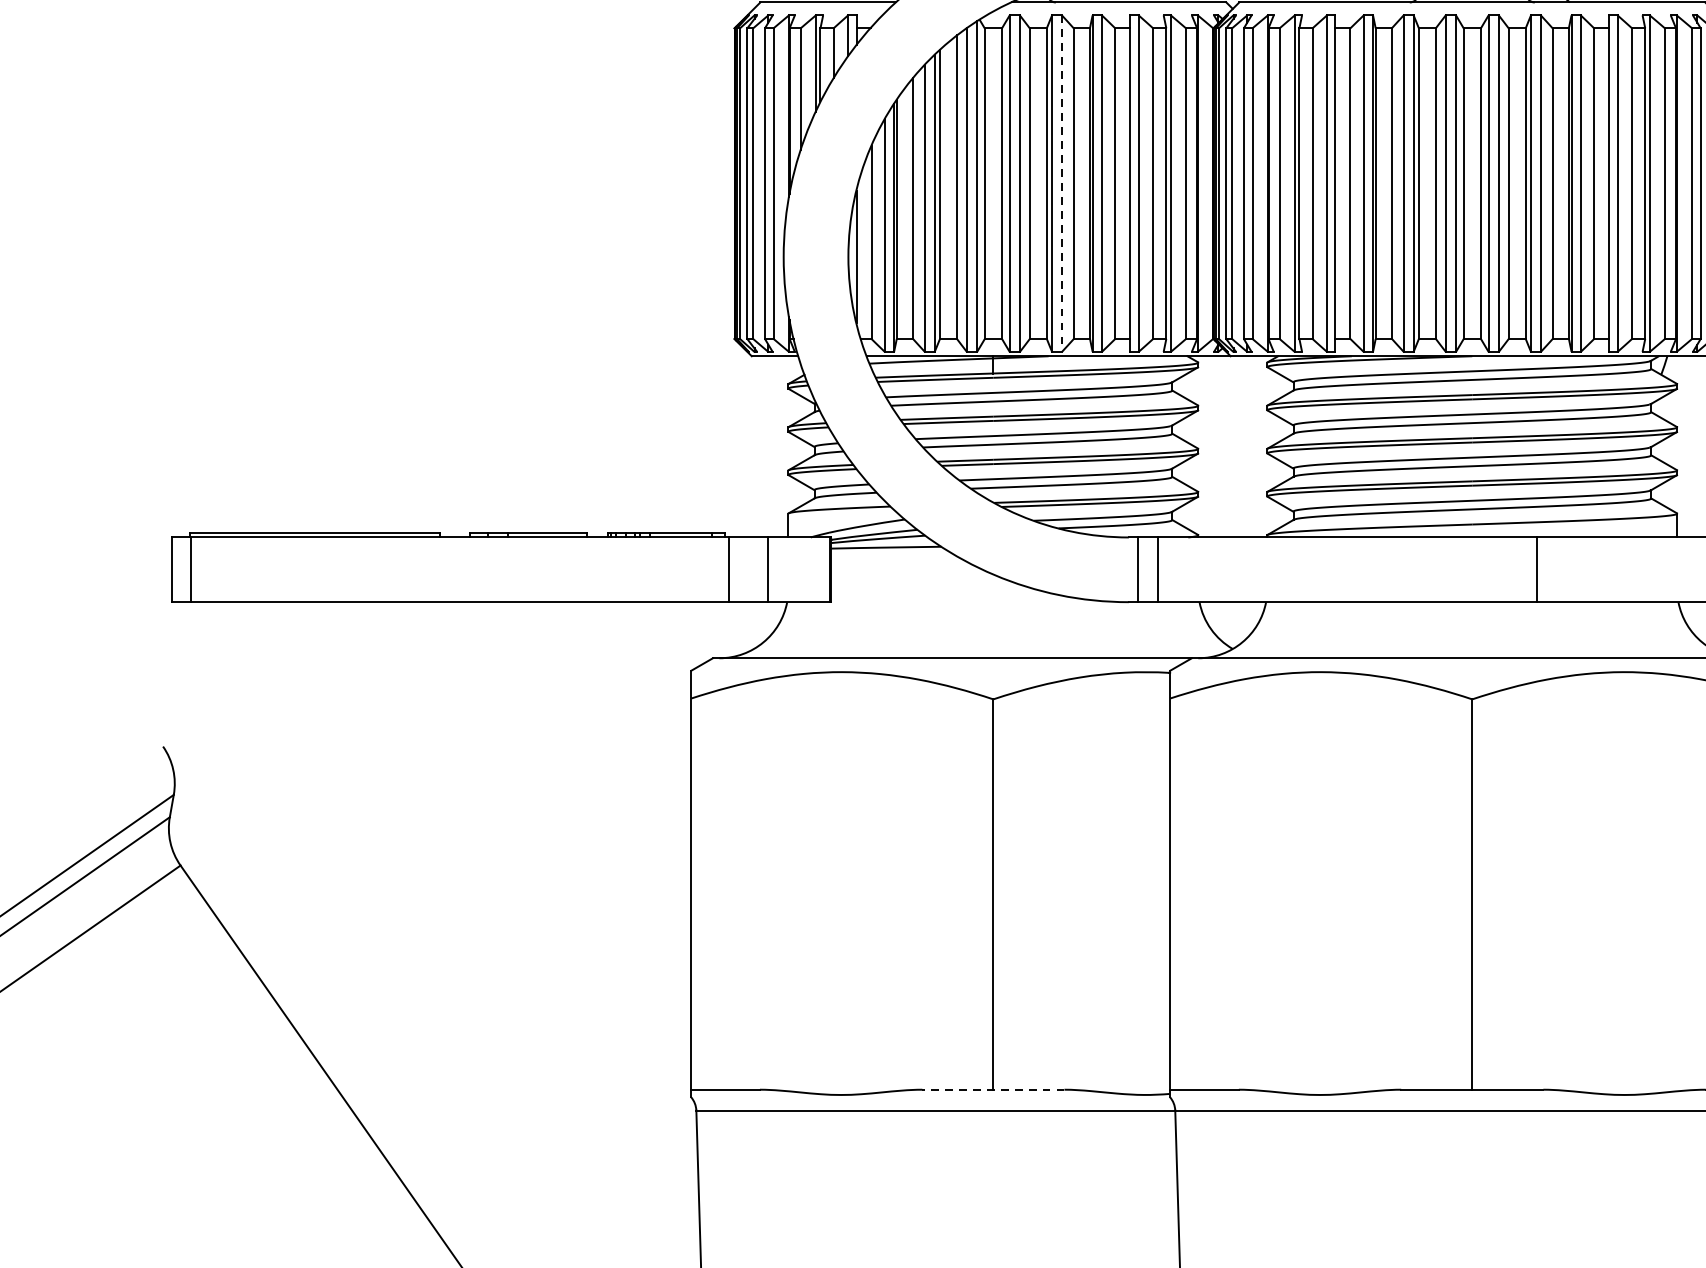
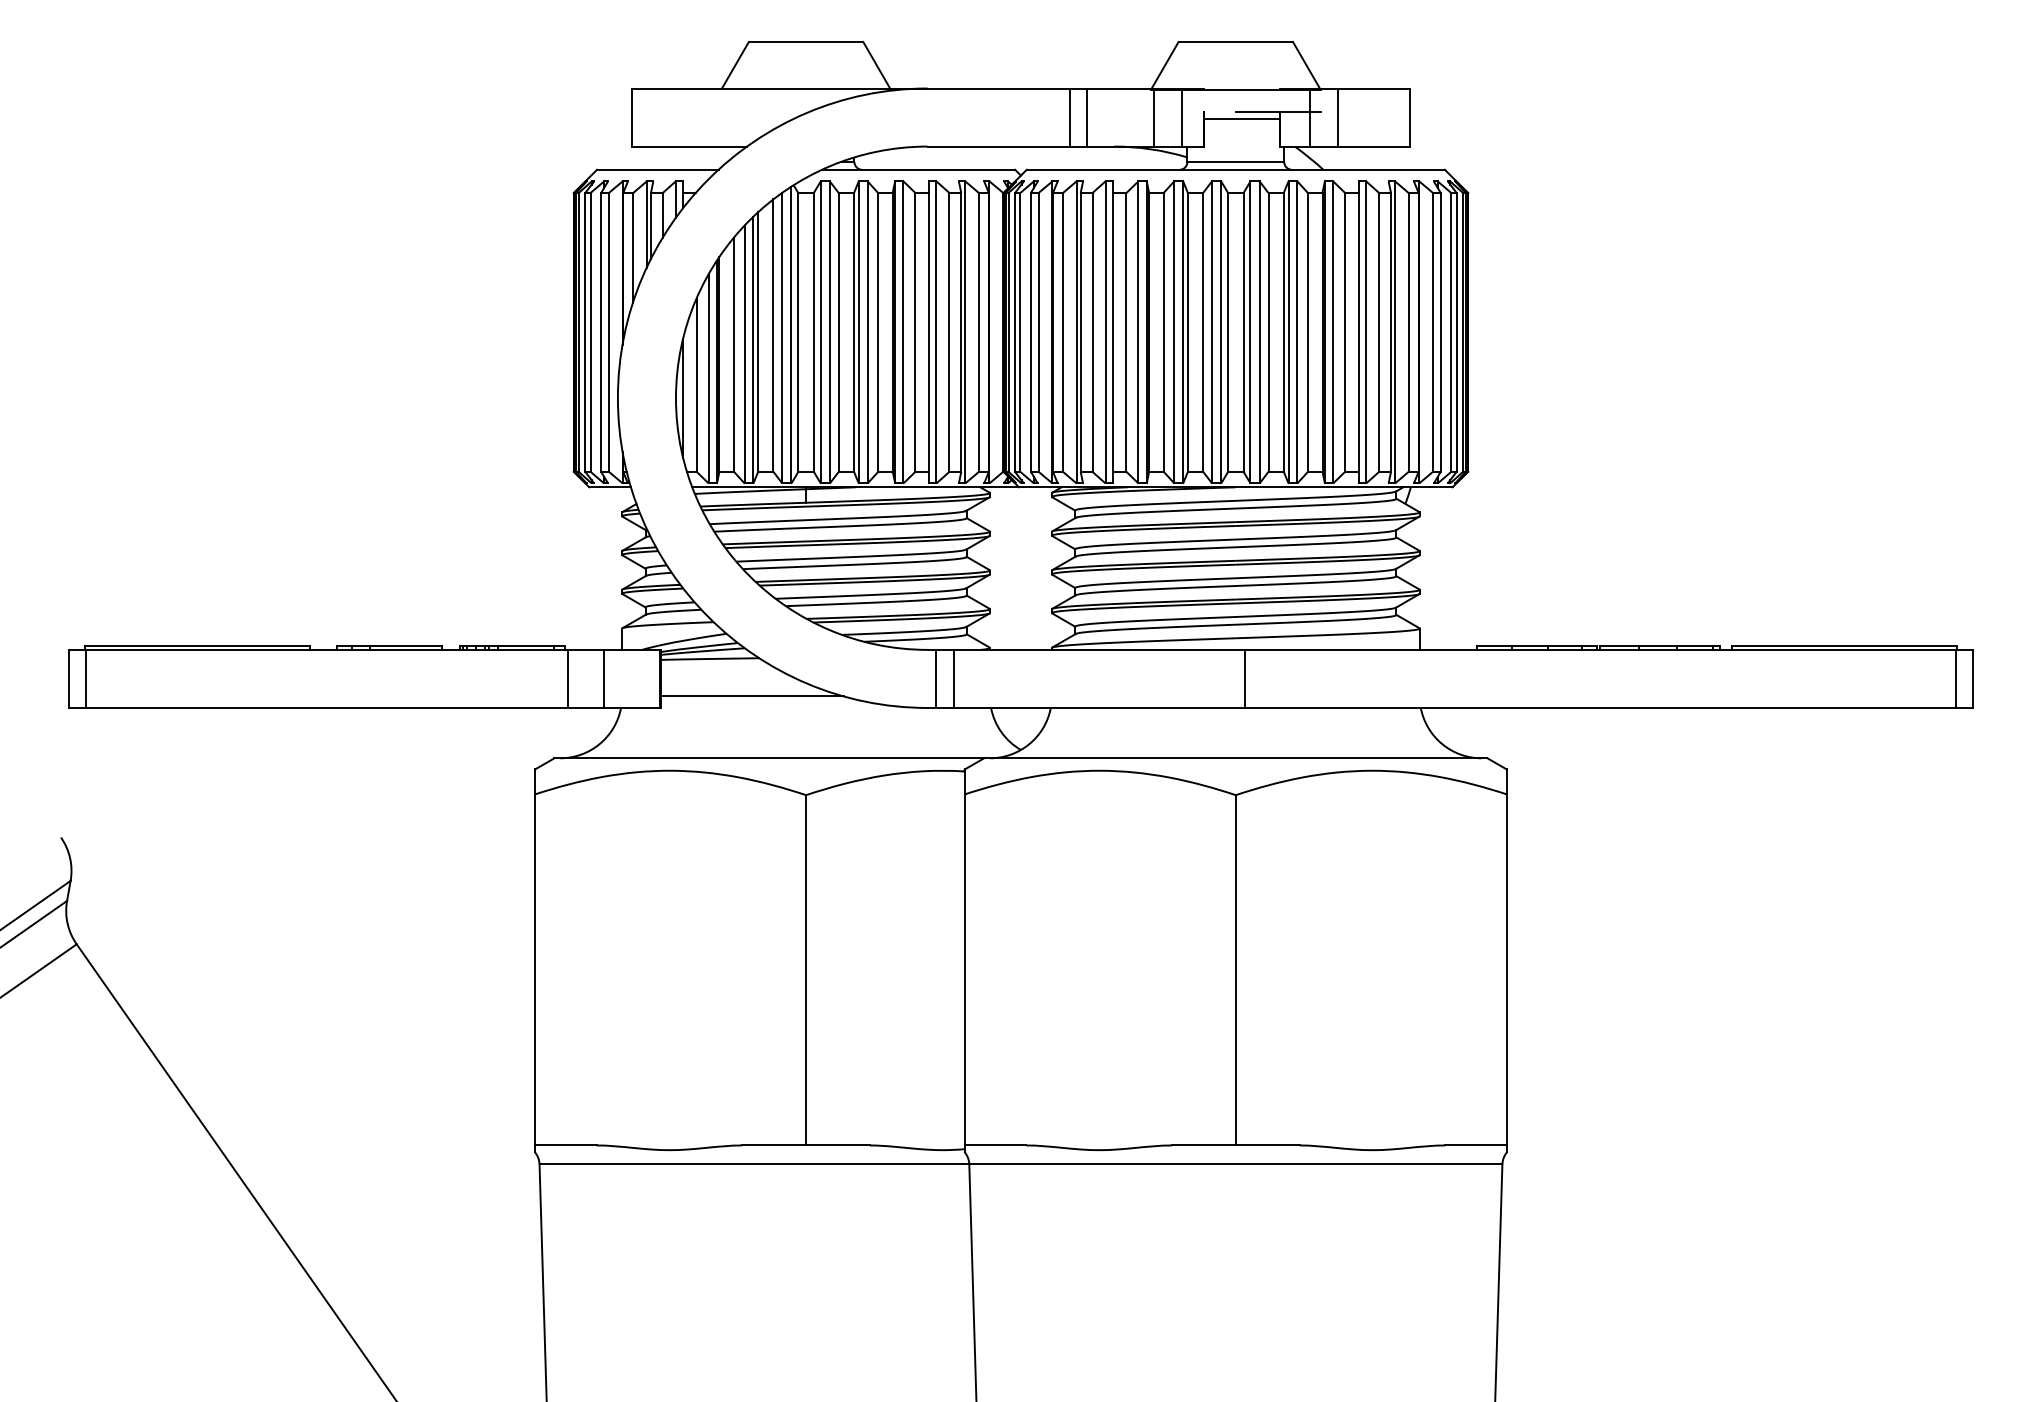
line: (1061, 183) -> (867, 332), dashed -> solid
line: (1536, 569) -> (1244, 678), moved
line: (933, 589) -> (752, 696), added
line: (993, 1089) -> (806, 1145), dashed -> solid

